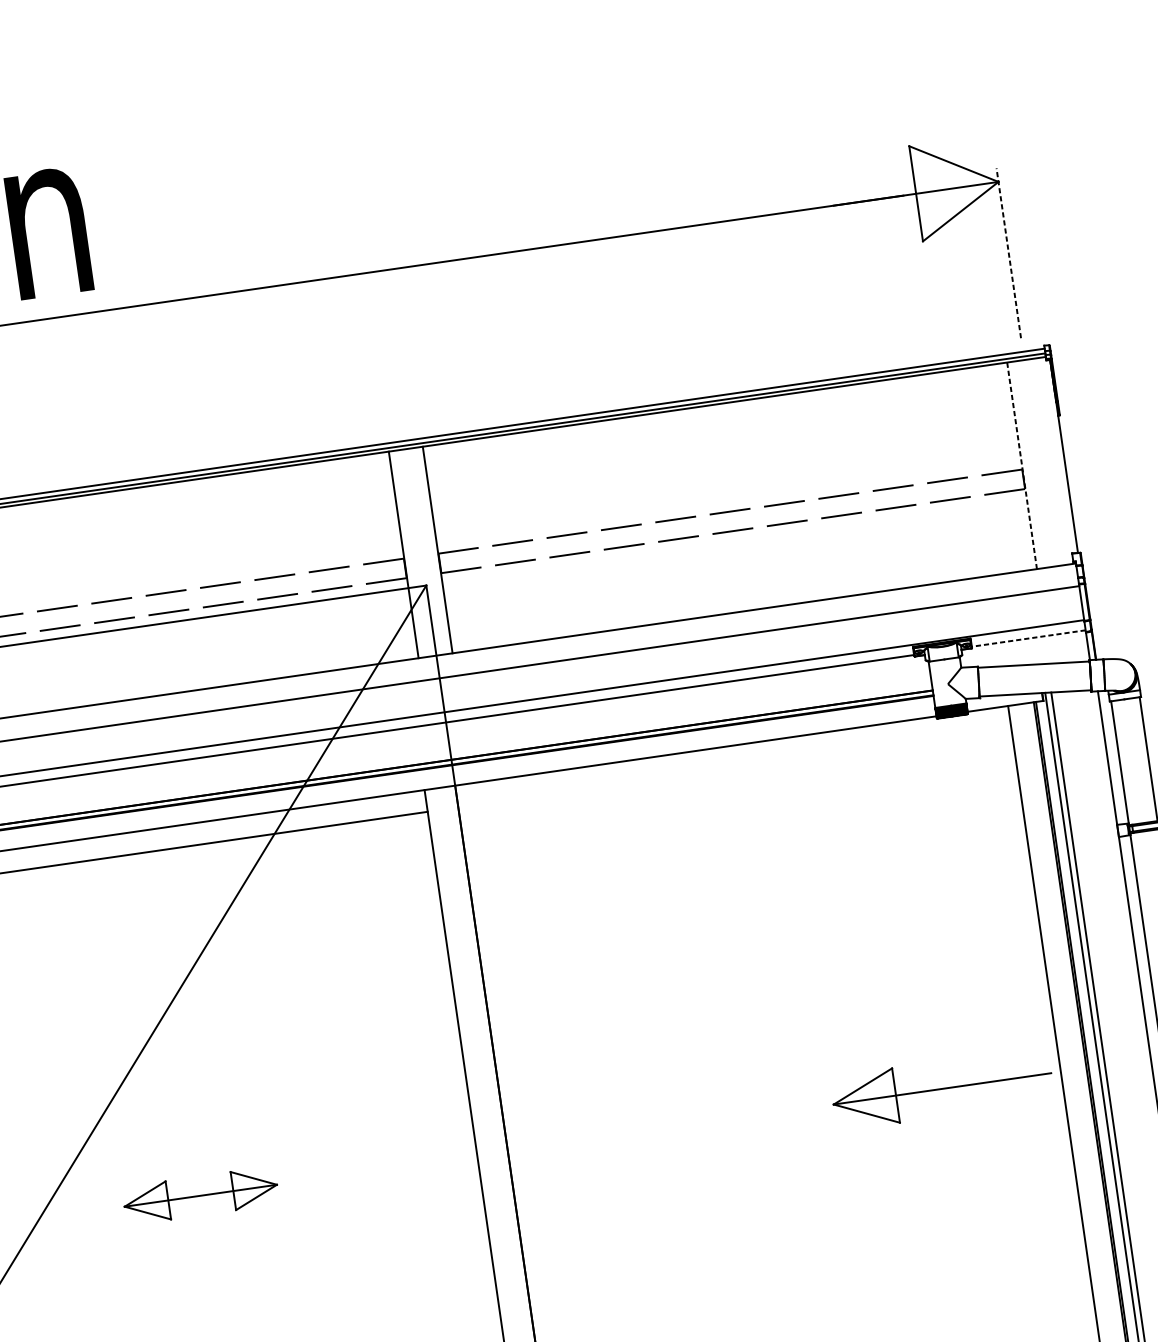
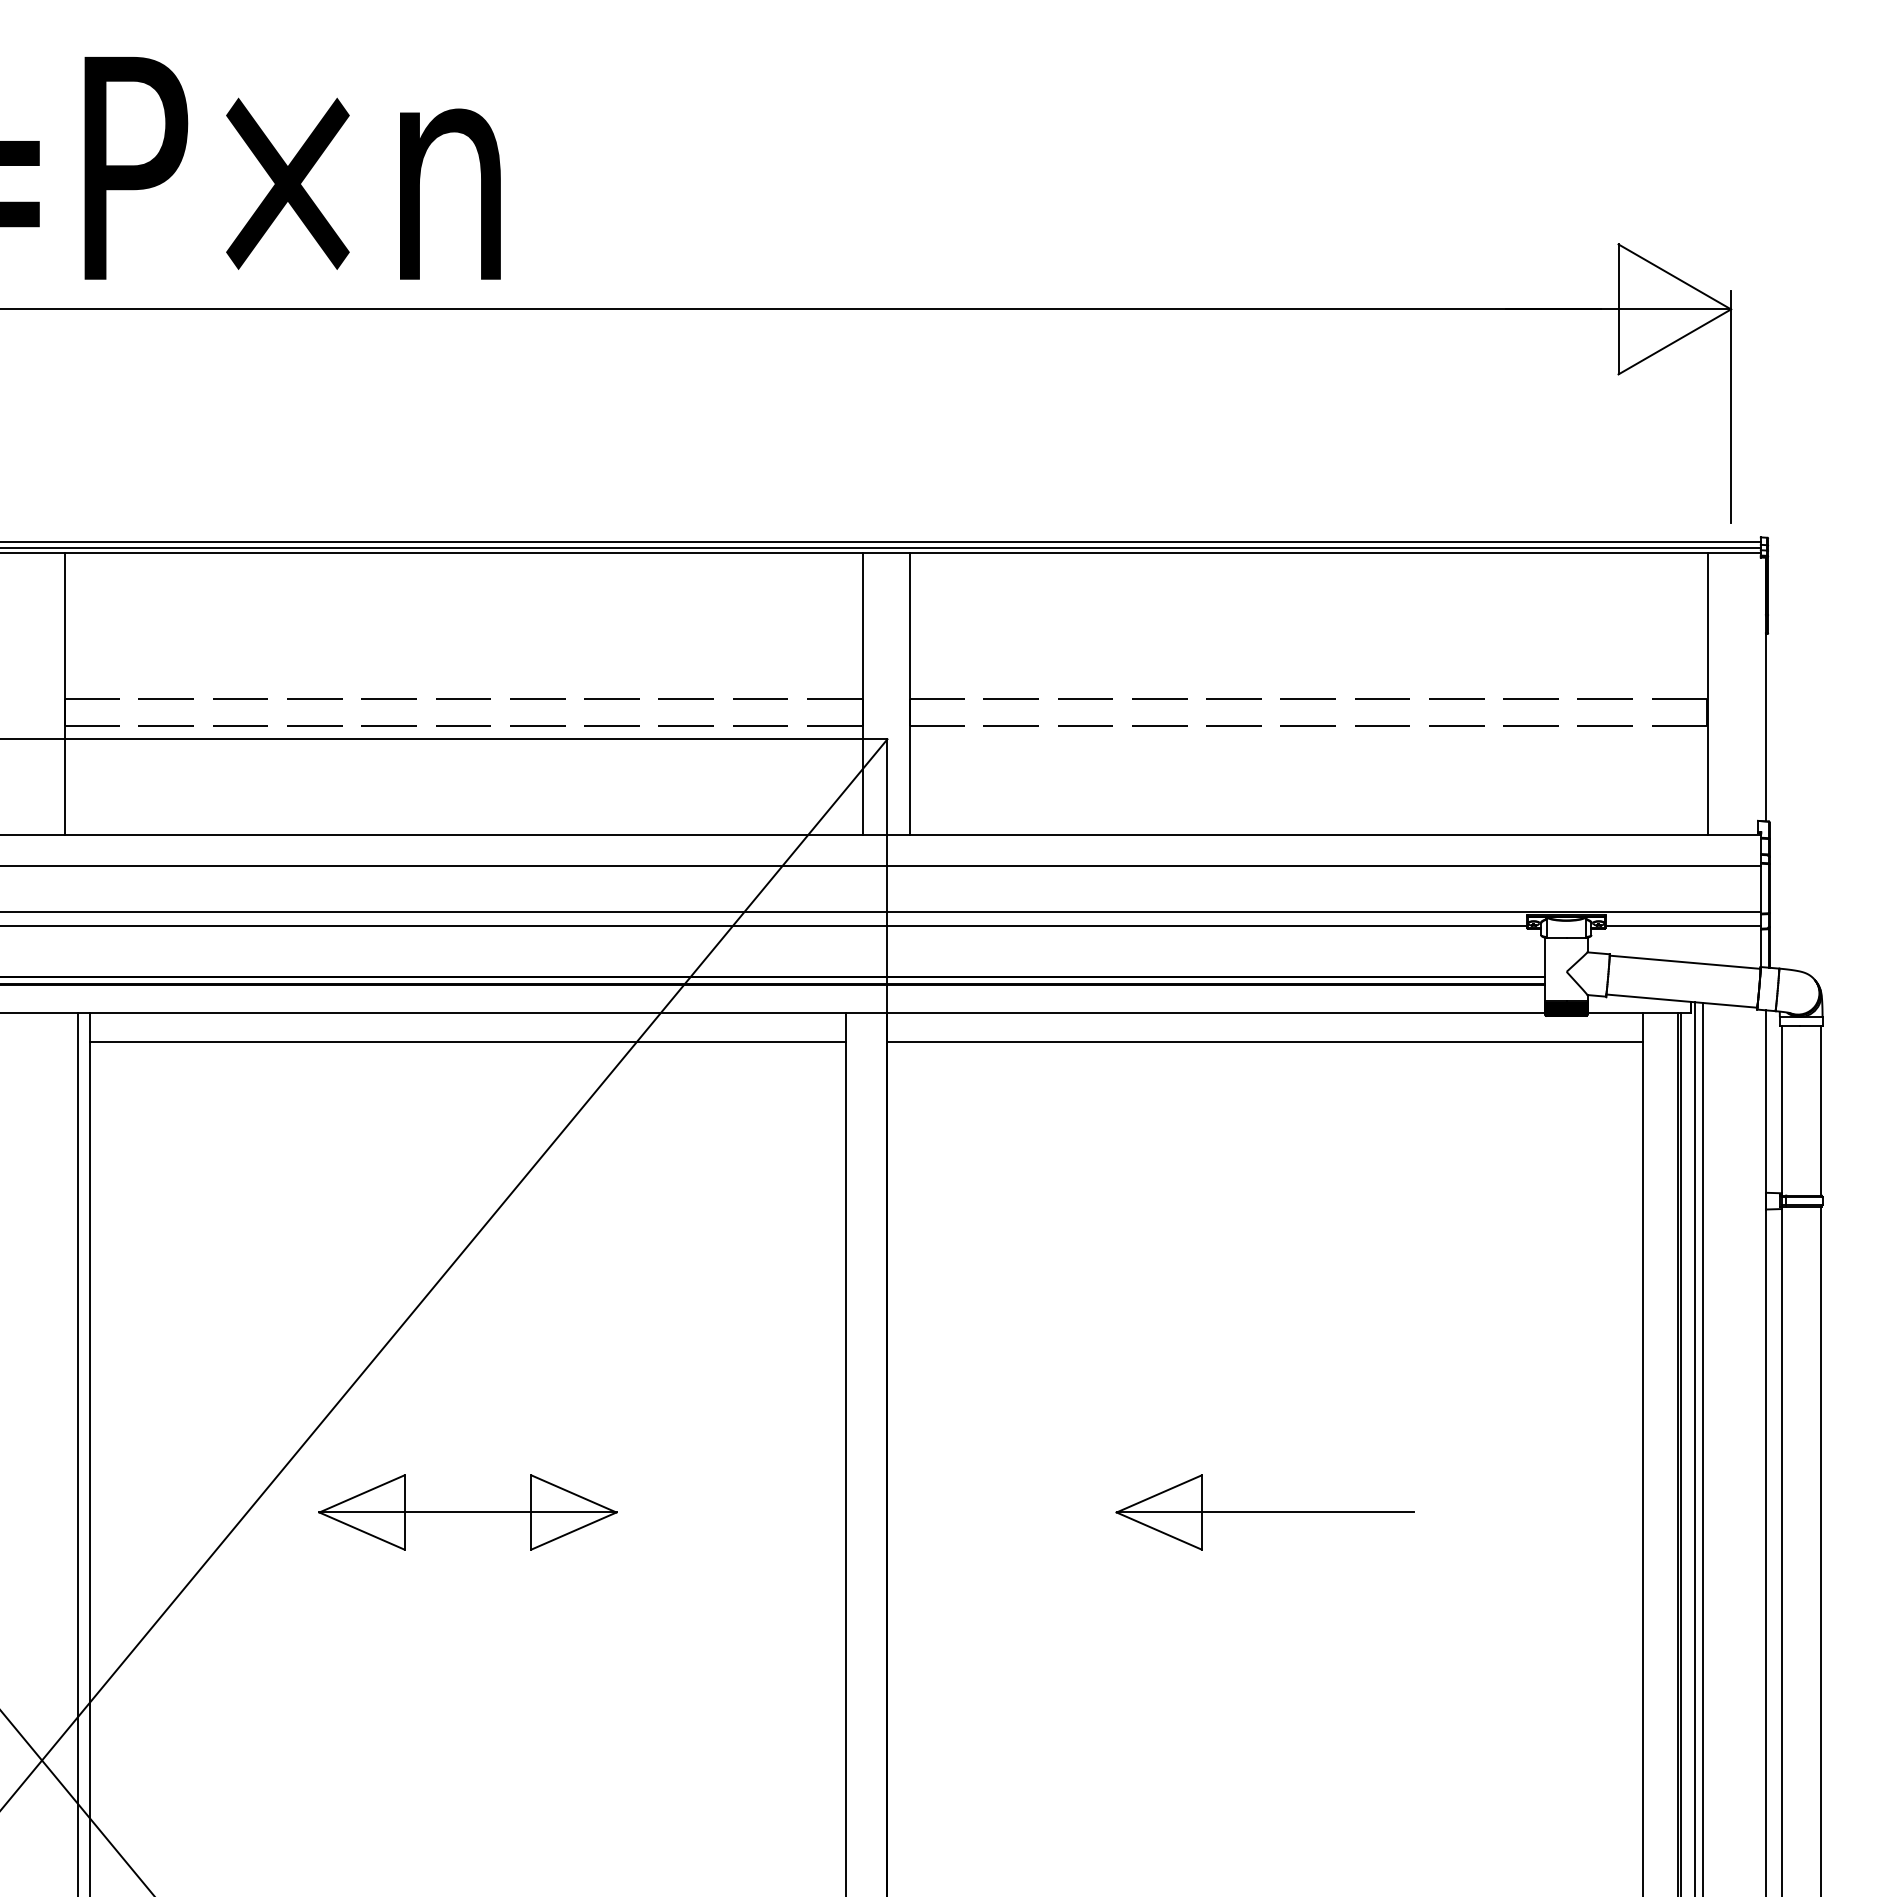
line: (1009, 252) -> (1731, 406), dashed -> solid
line: (1021, 465) -> (1707, 693), dashed -> solid
line: (1028, 638) -> (1683, 926), dashed -> solid
line: (734, 767) -> (1264, 1042), added
part: (941, 1088) -> (1264, 1512), moved
part: (200, 1195) -> (467, 1512), size x1.43

